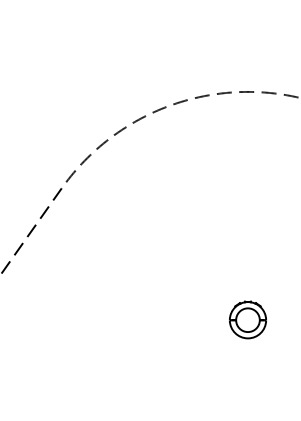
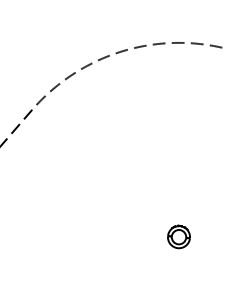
part: (247, 319) -> (178, 236), size x0.71

